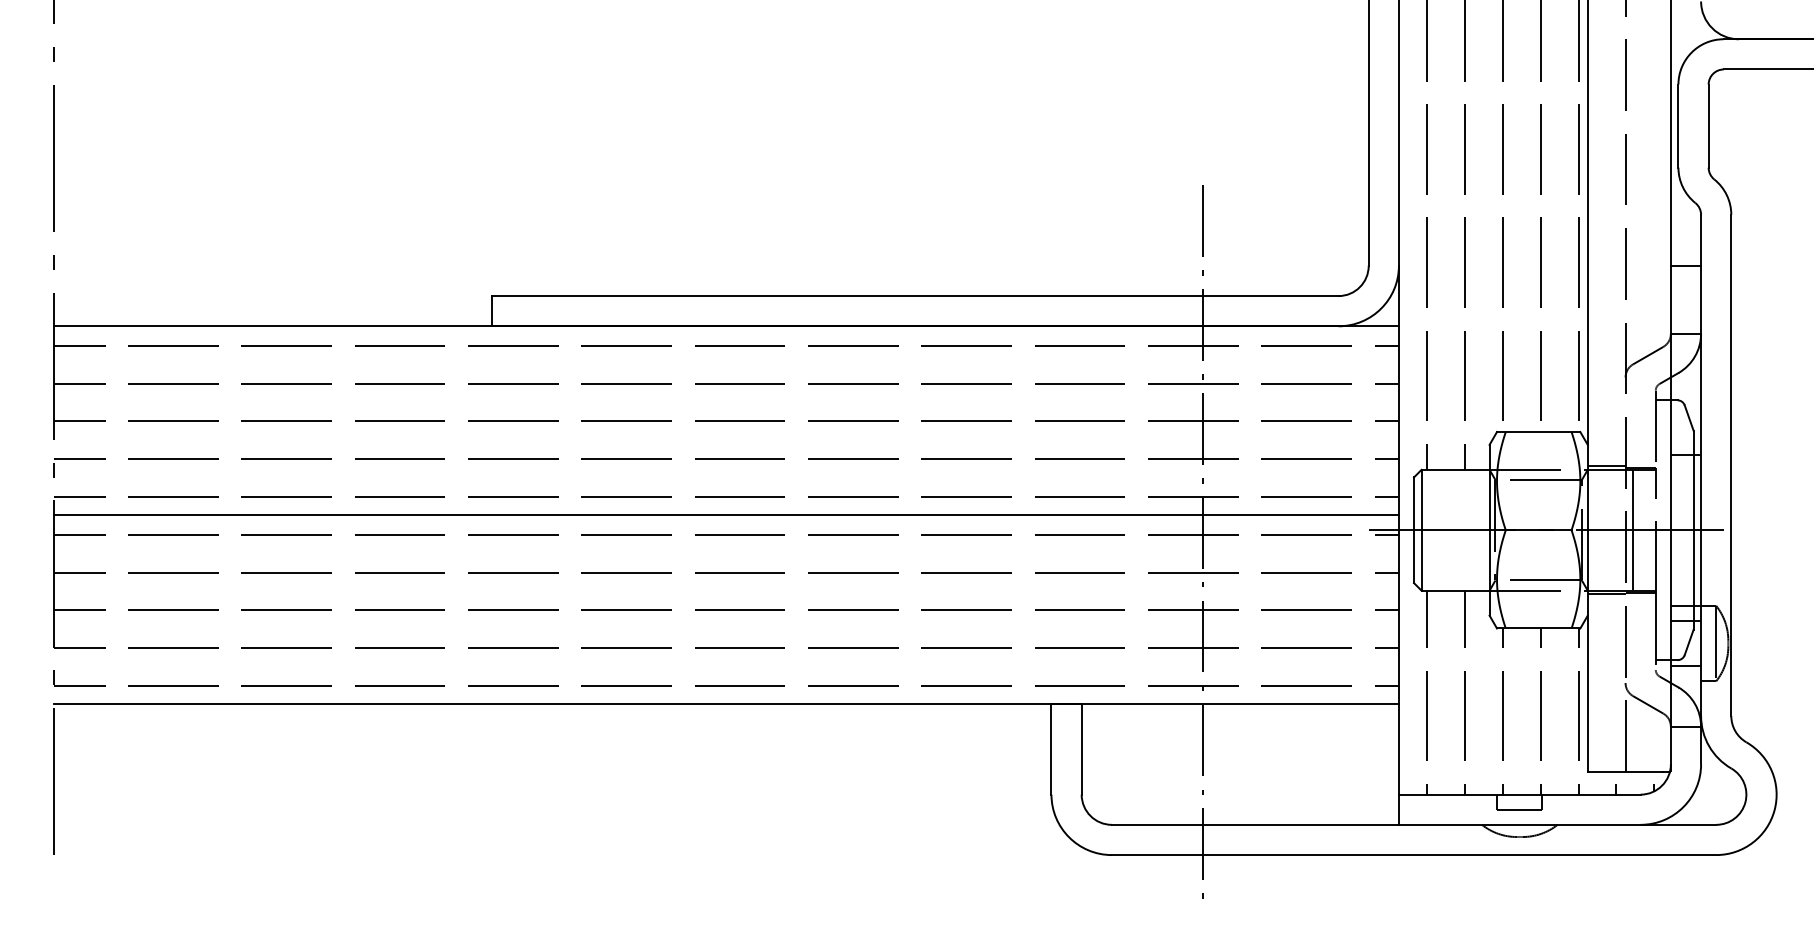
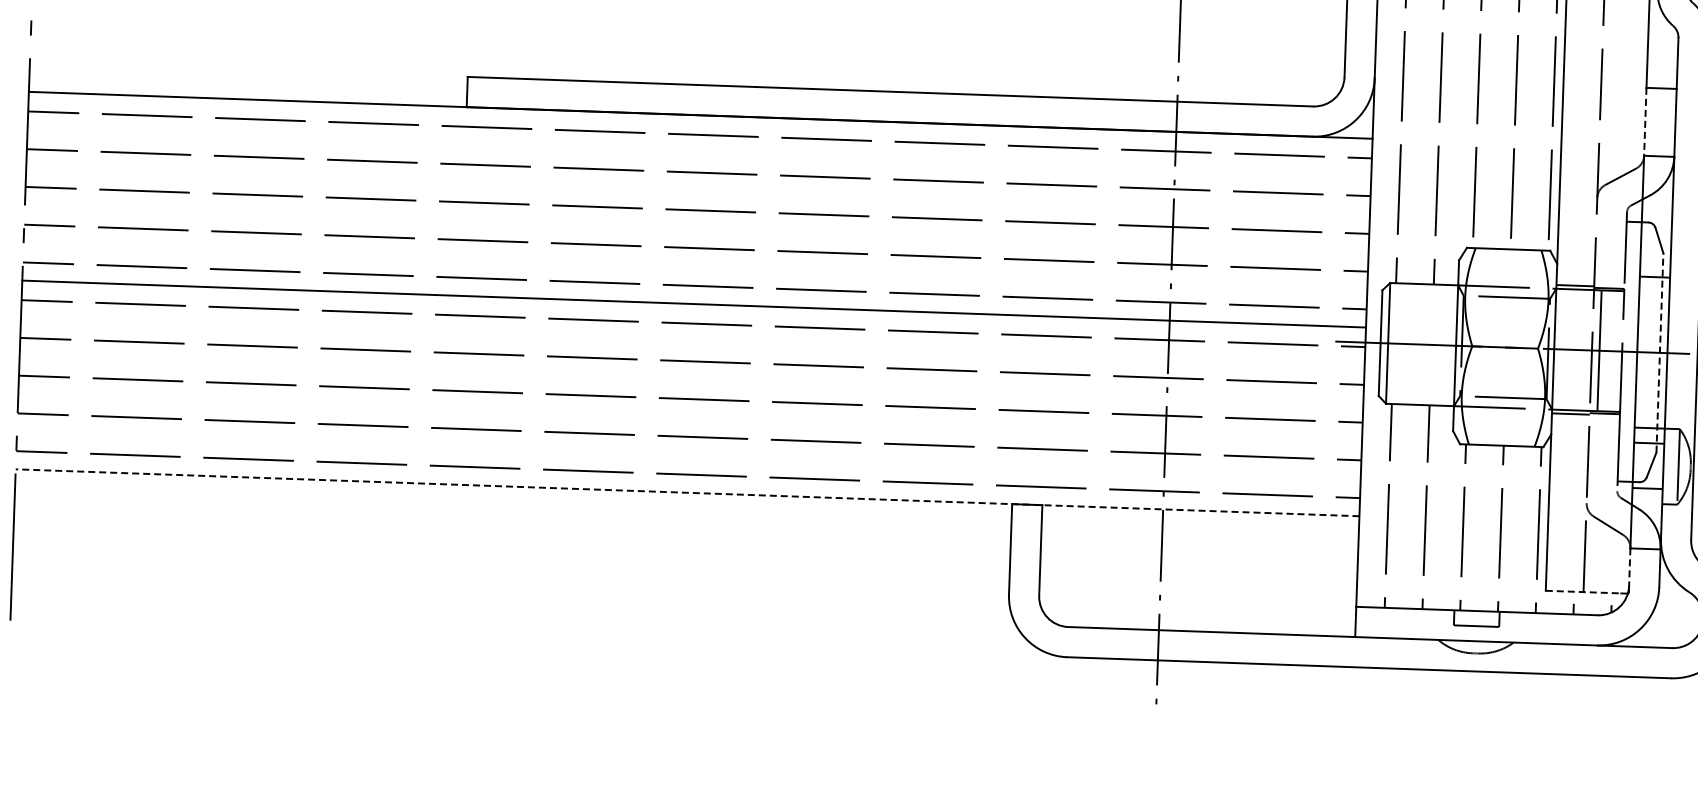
line: (1670, 299) -> (1644, 121), solid -> dashed
line: (1693, 530) -> (1659, 353), solid -> dashed
line: (726, 703) -> (687, 492), solid -> dashed
line: (1670, 745) -> (1629, 567), solid -> dashed
line: (1625, 771) -> (1583, 591), solid -> dashed

